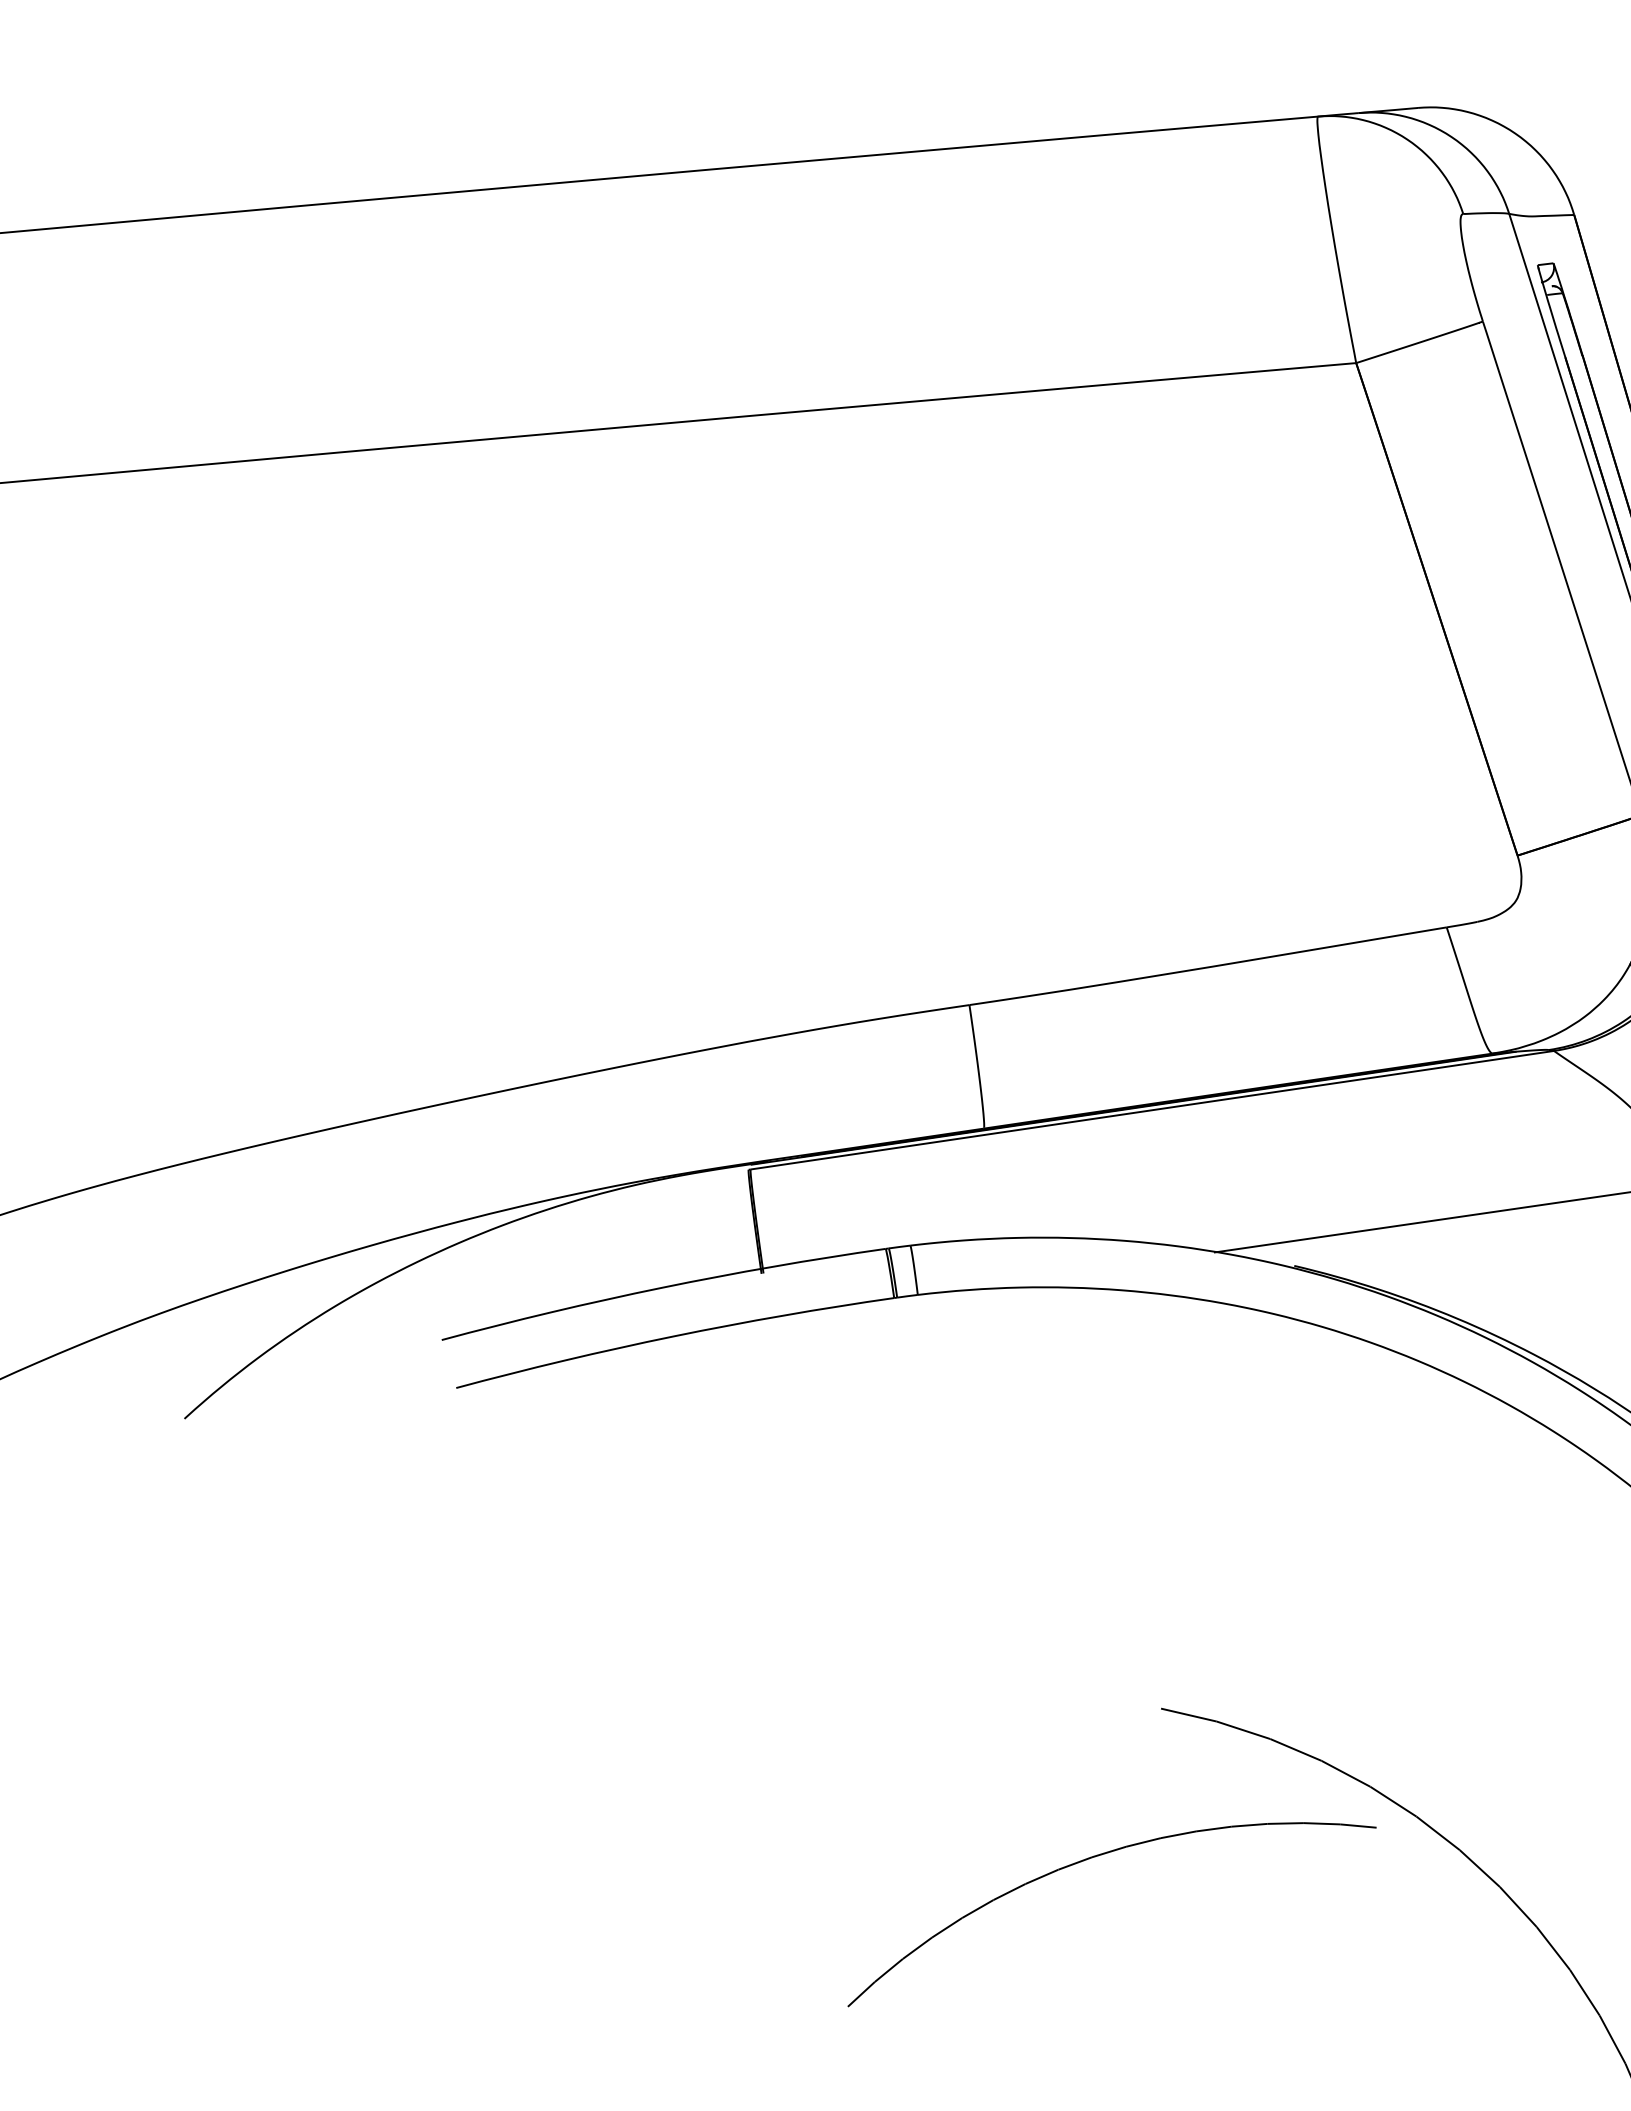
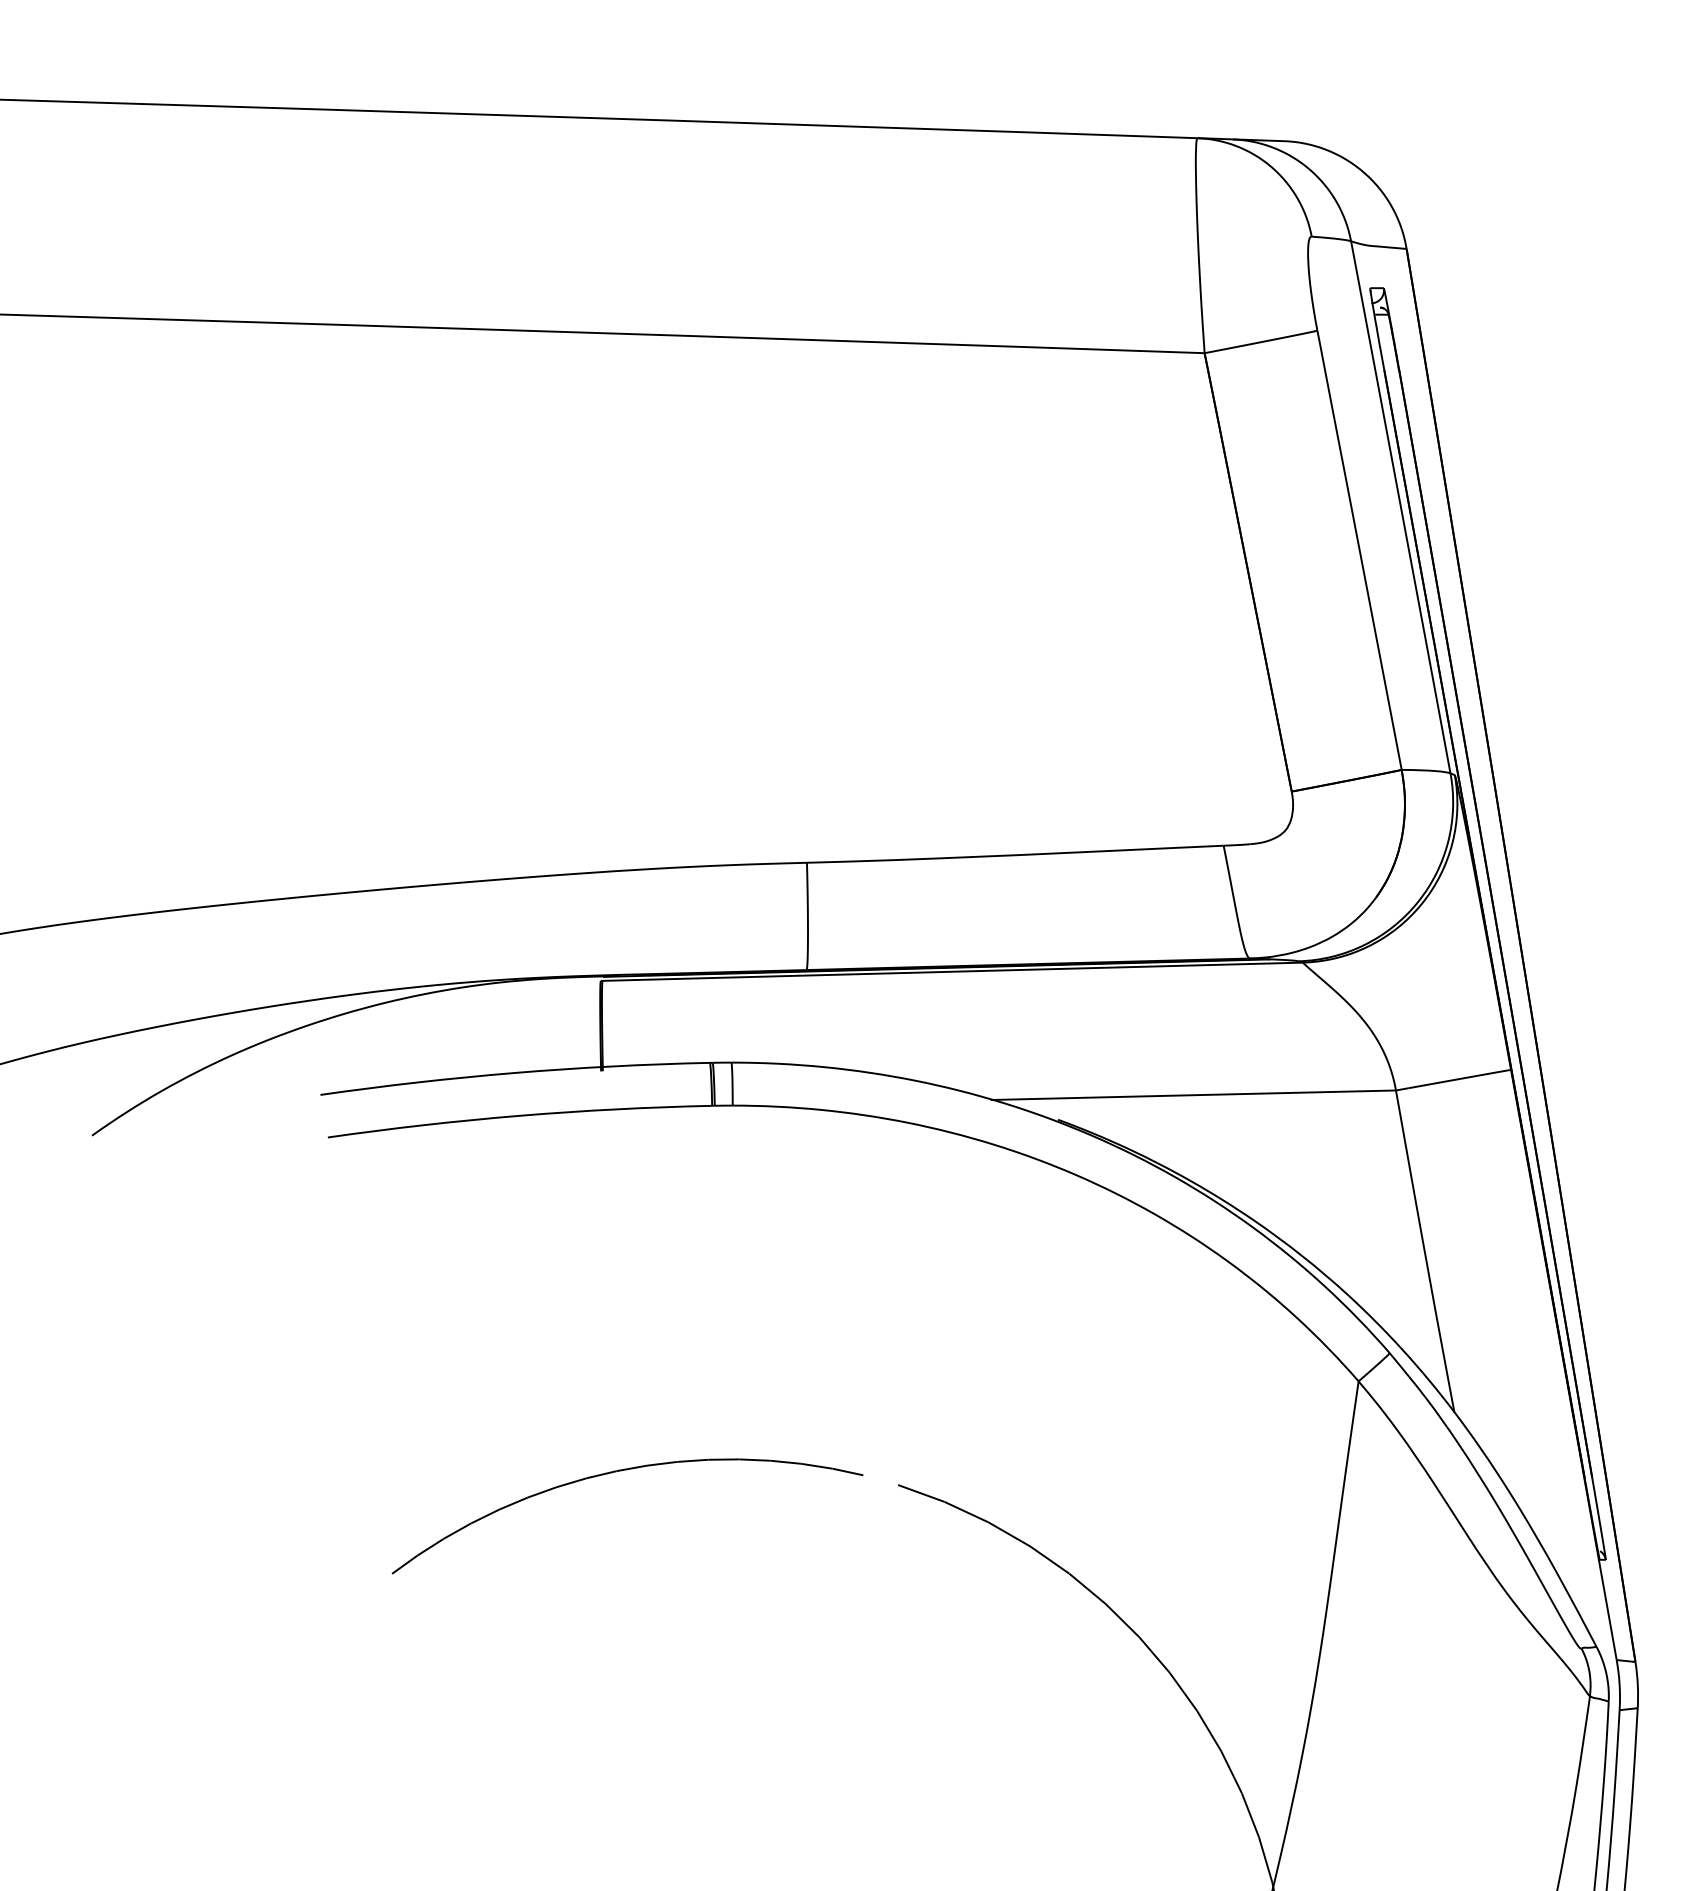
arc: (1092, 1858) -> (616, 1472), moved

